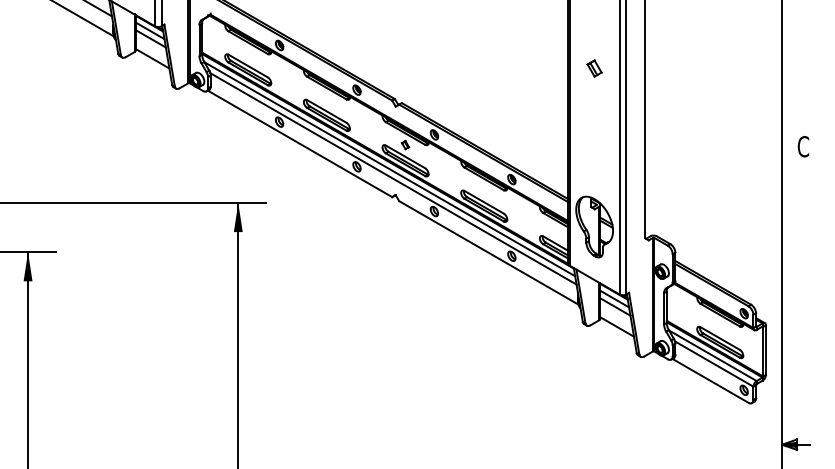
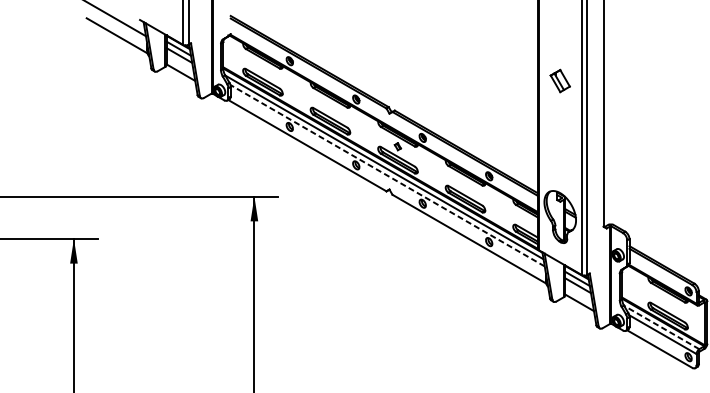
part: (594, 68) -> (560, 80), size x1.6
line: (393, 178) -> (387, 175), solid -> dashed
line: (712, 355) -> (661, 327), solid -> dashed

